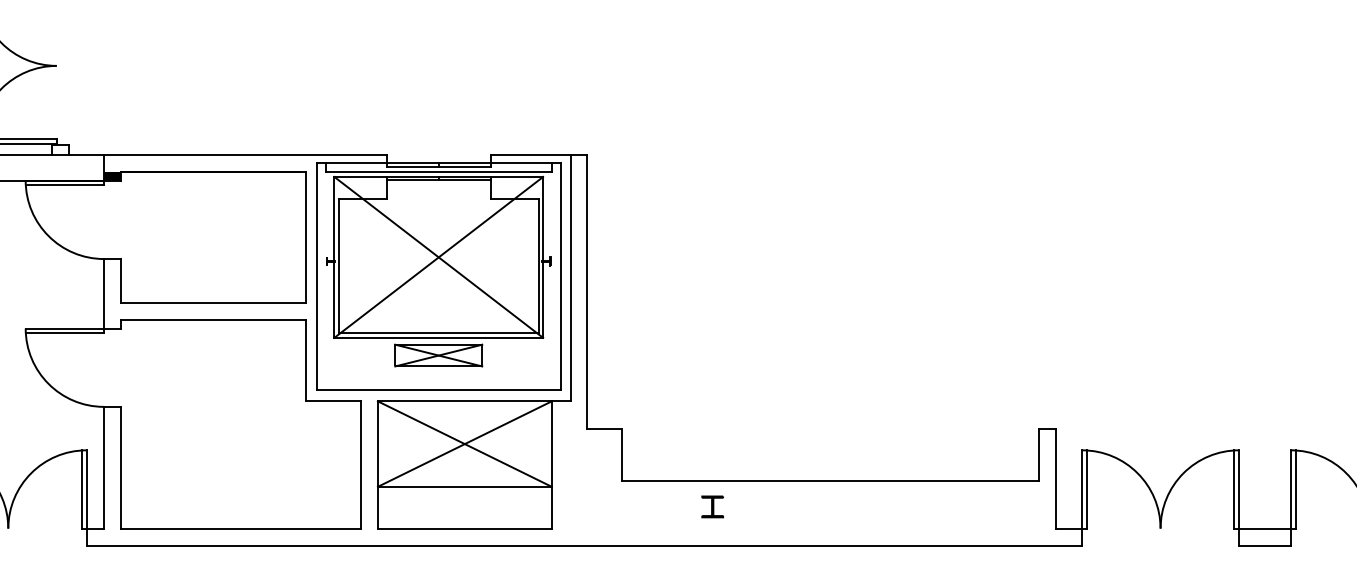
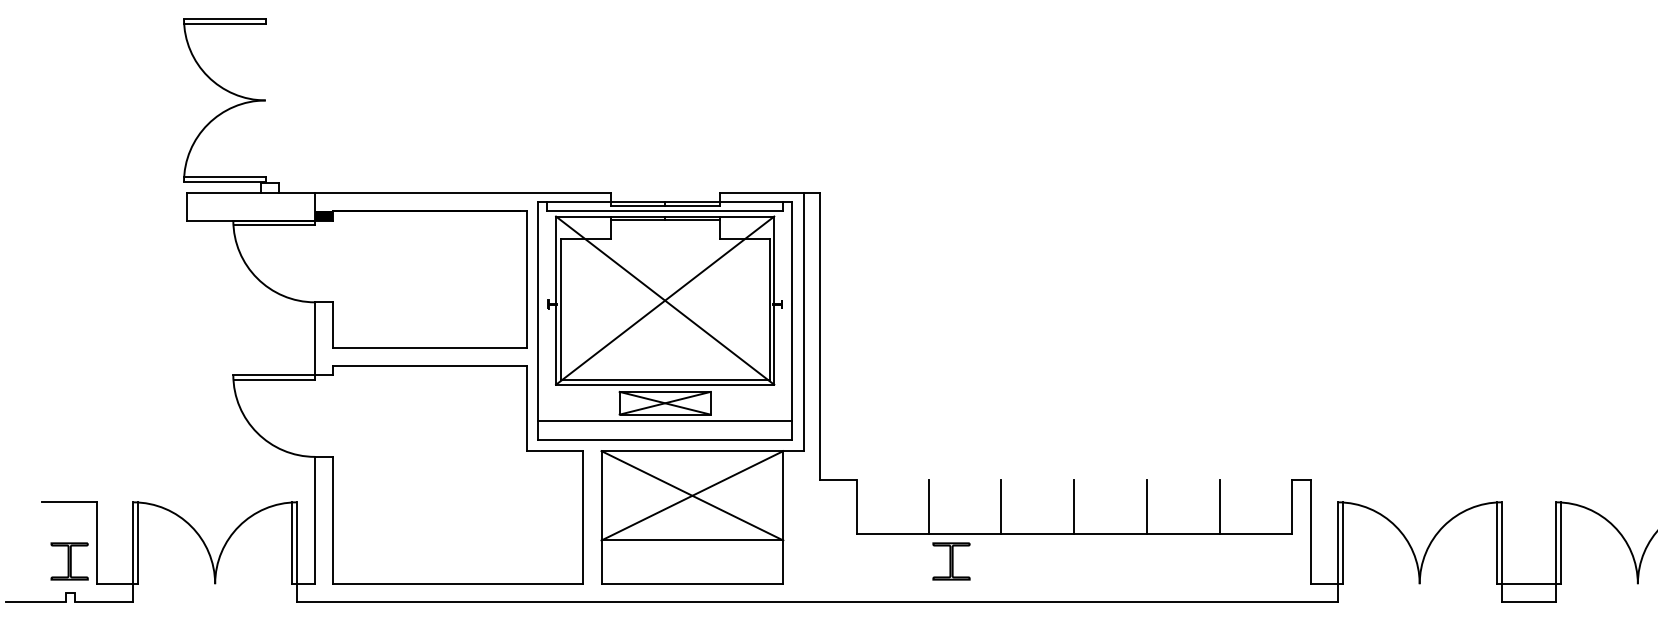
line: (438, 372) -> (664, 420), added
line: (691, 454) -> (929, 506), added
line: (760, 454) -> (1001, 506), added
line: (830, 454) -> (1074, 506), added
line: (899, 454) -> (1146, 506), added
line: (969, 454) -> (1219, 506), added
part: (712, 506) -> (951, 561), size x1.67

